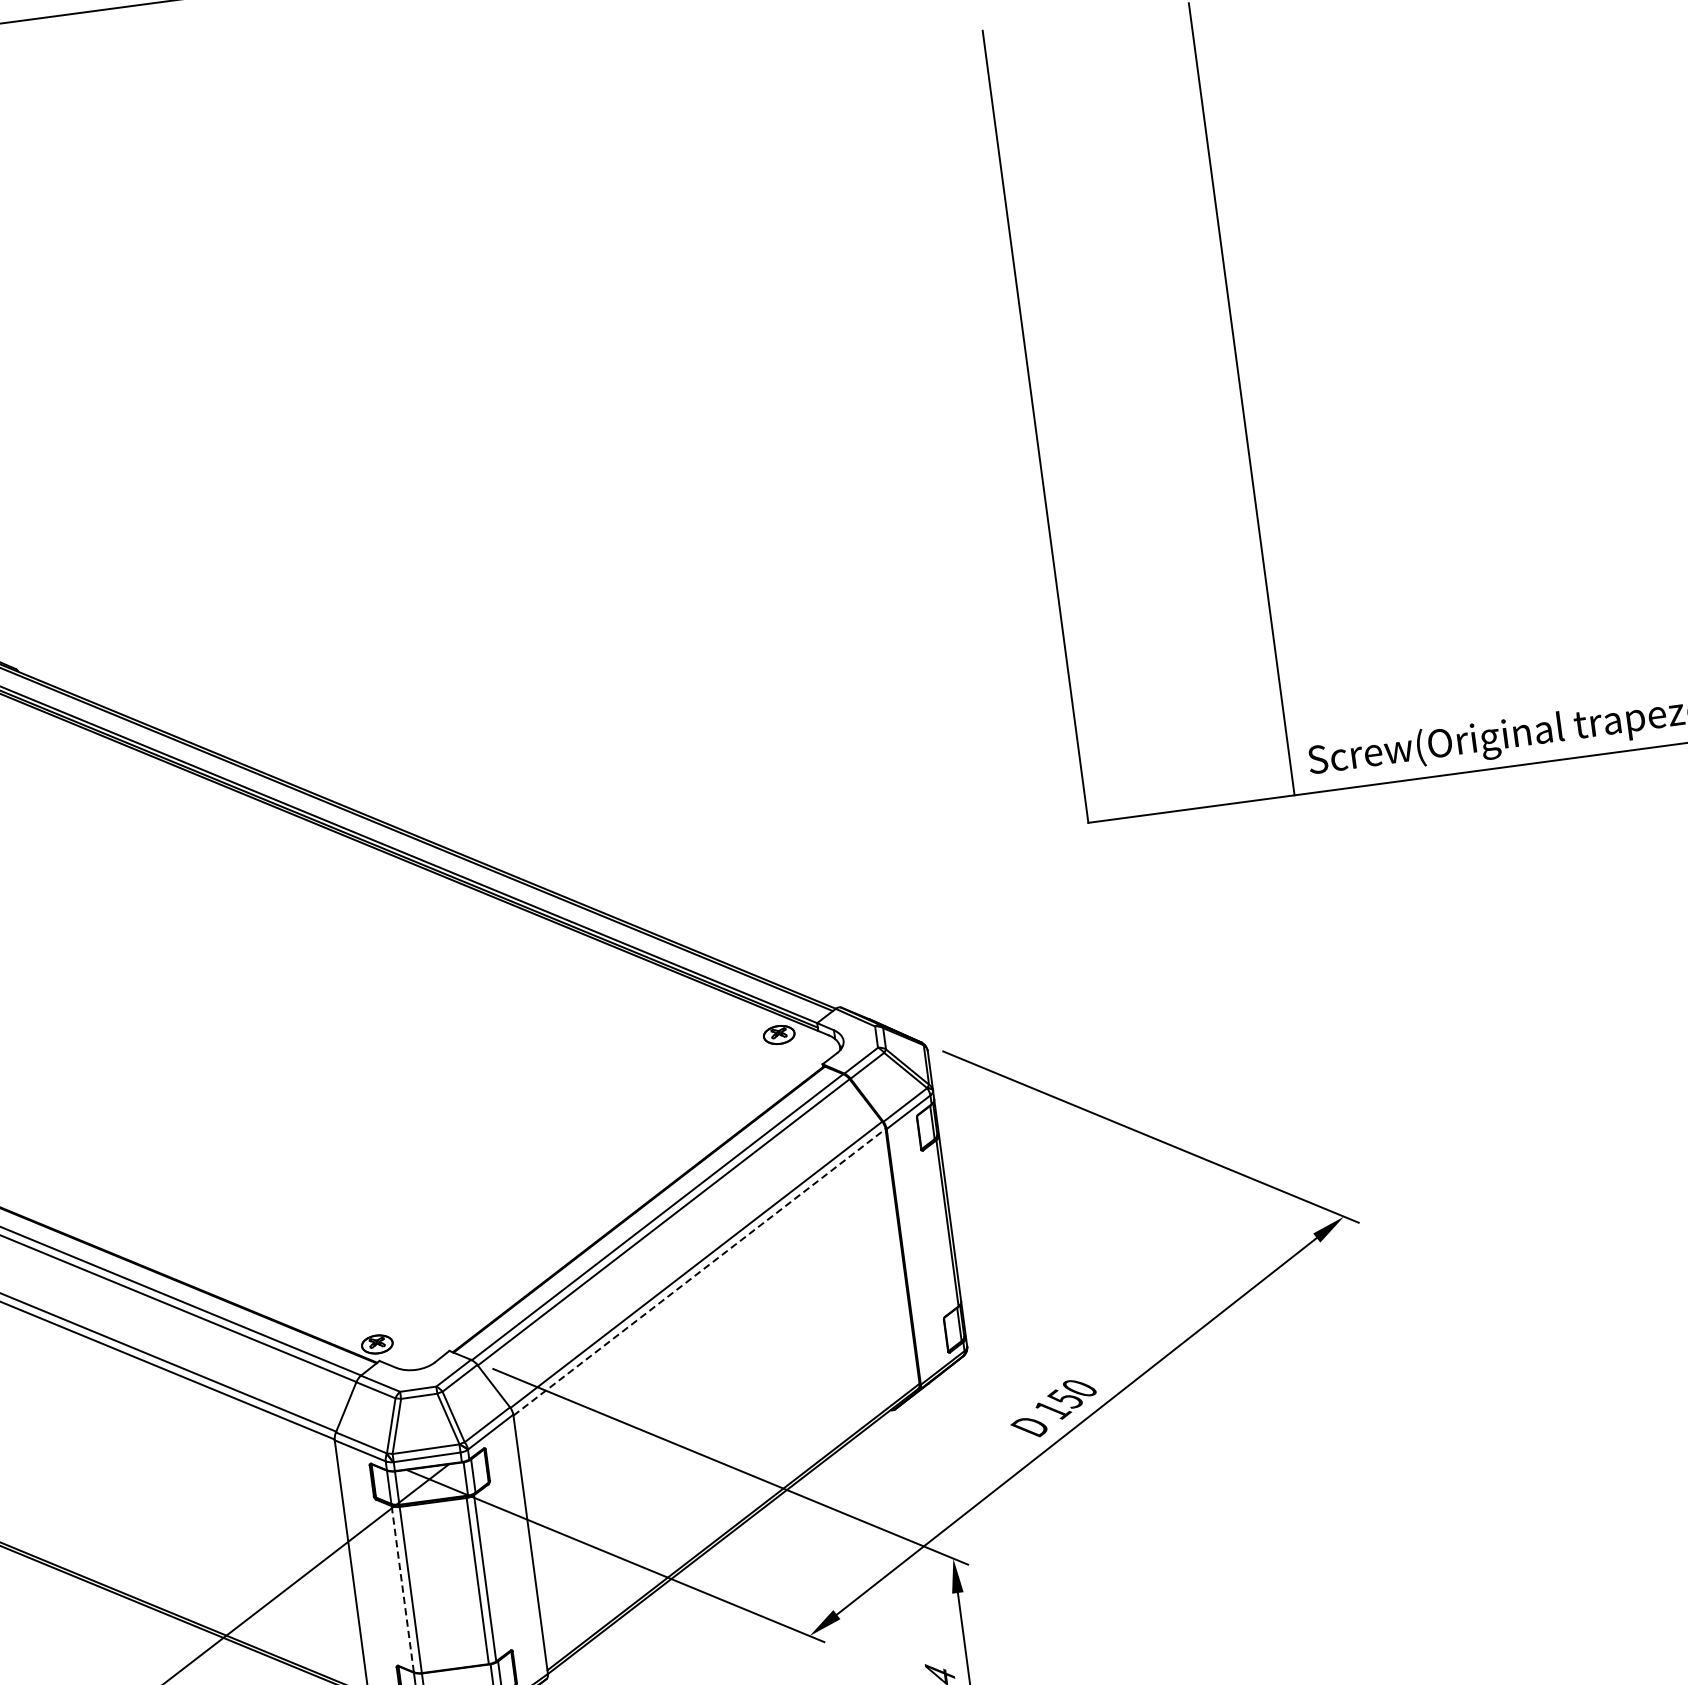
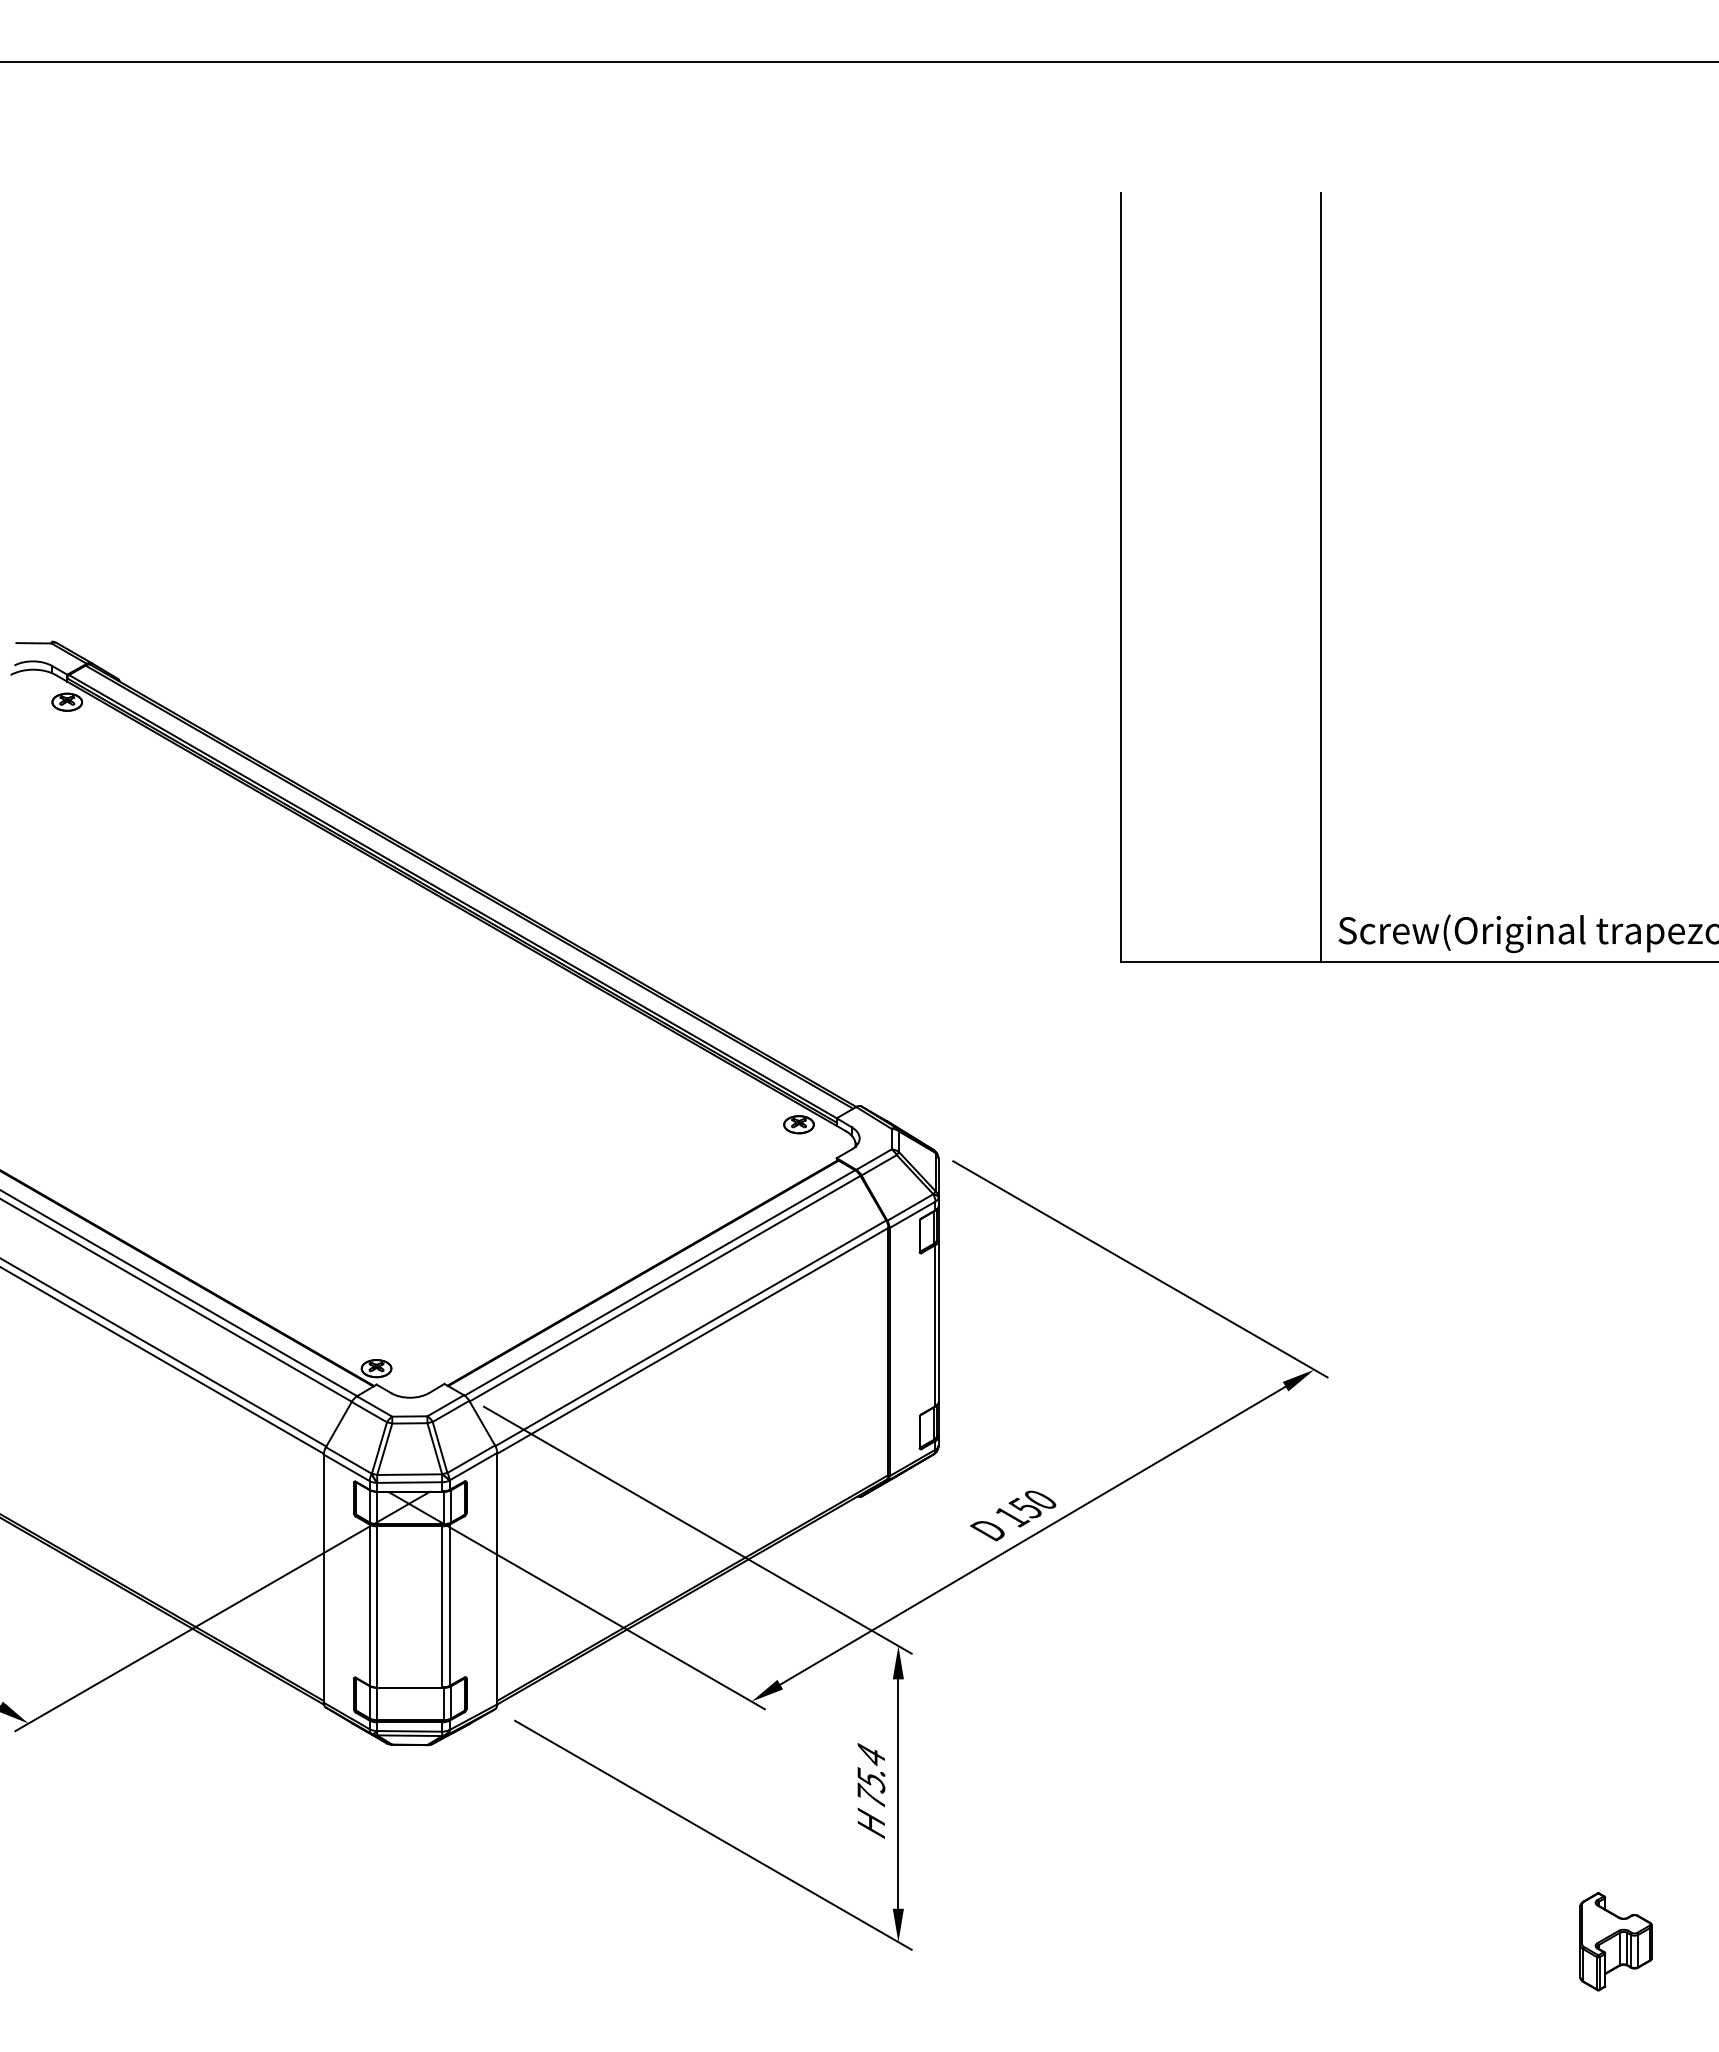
line: (699, 1272) -> (692, 1340), dashed -> solid
line: (402, 1589) -> (369, 1605), dashed -> solid

